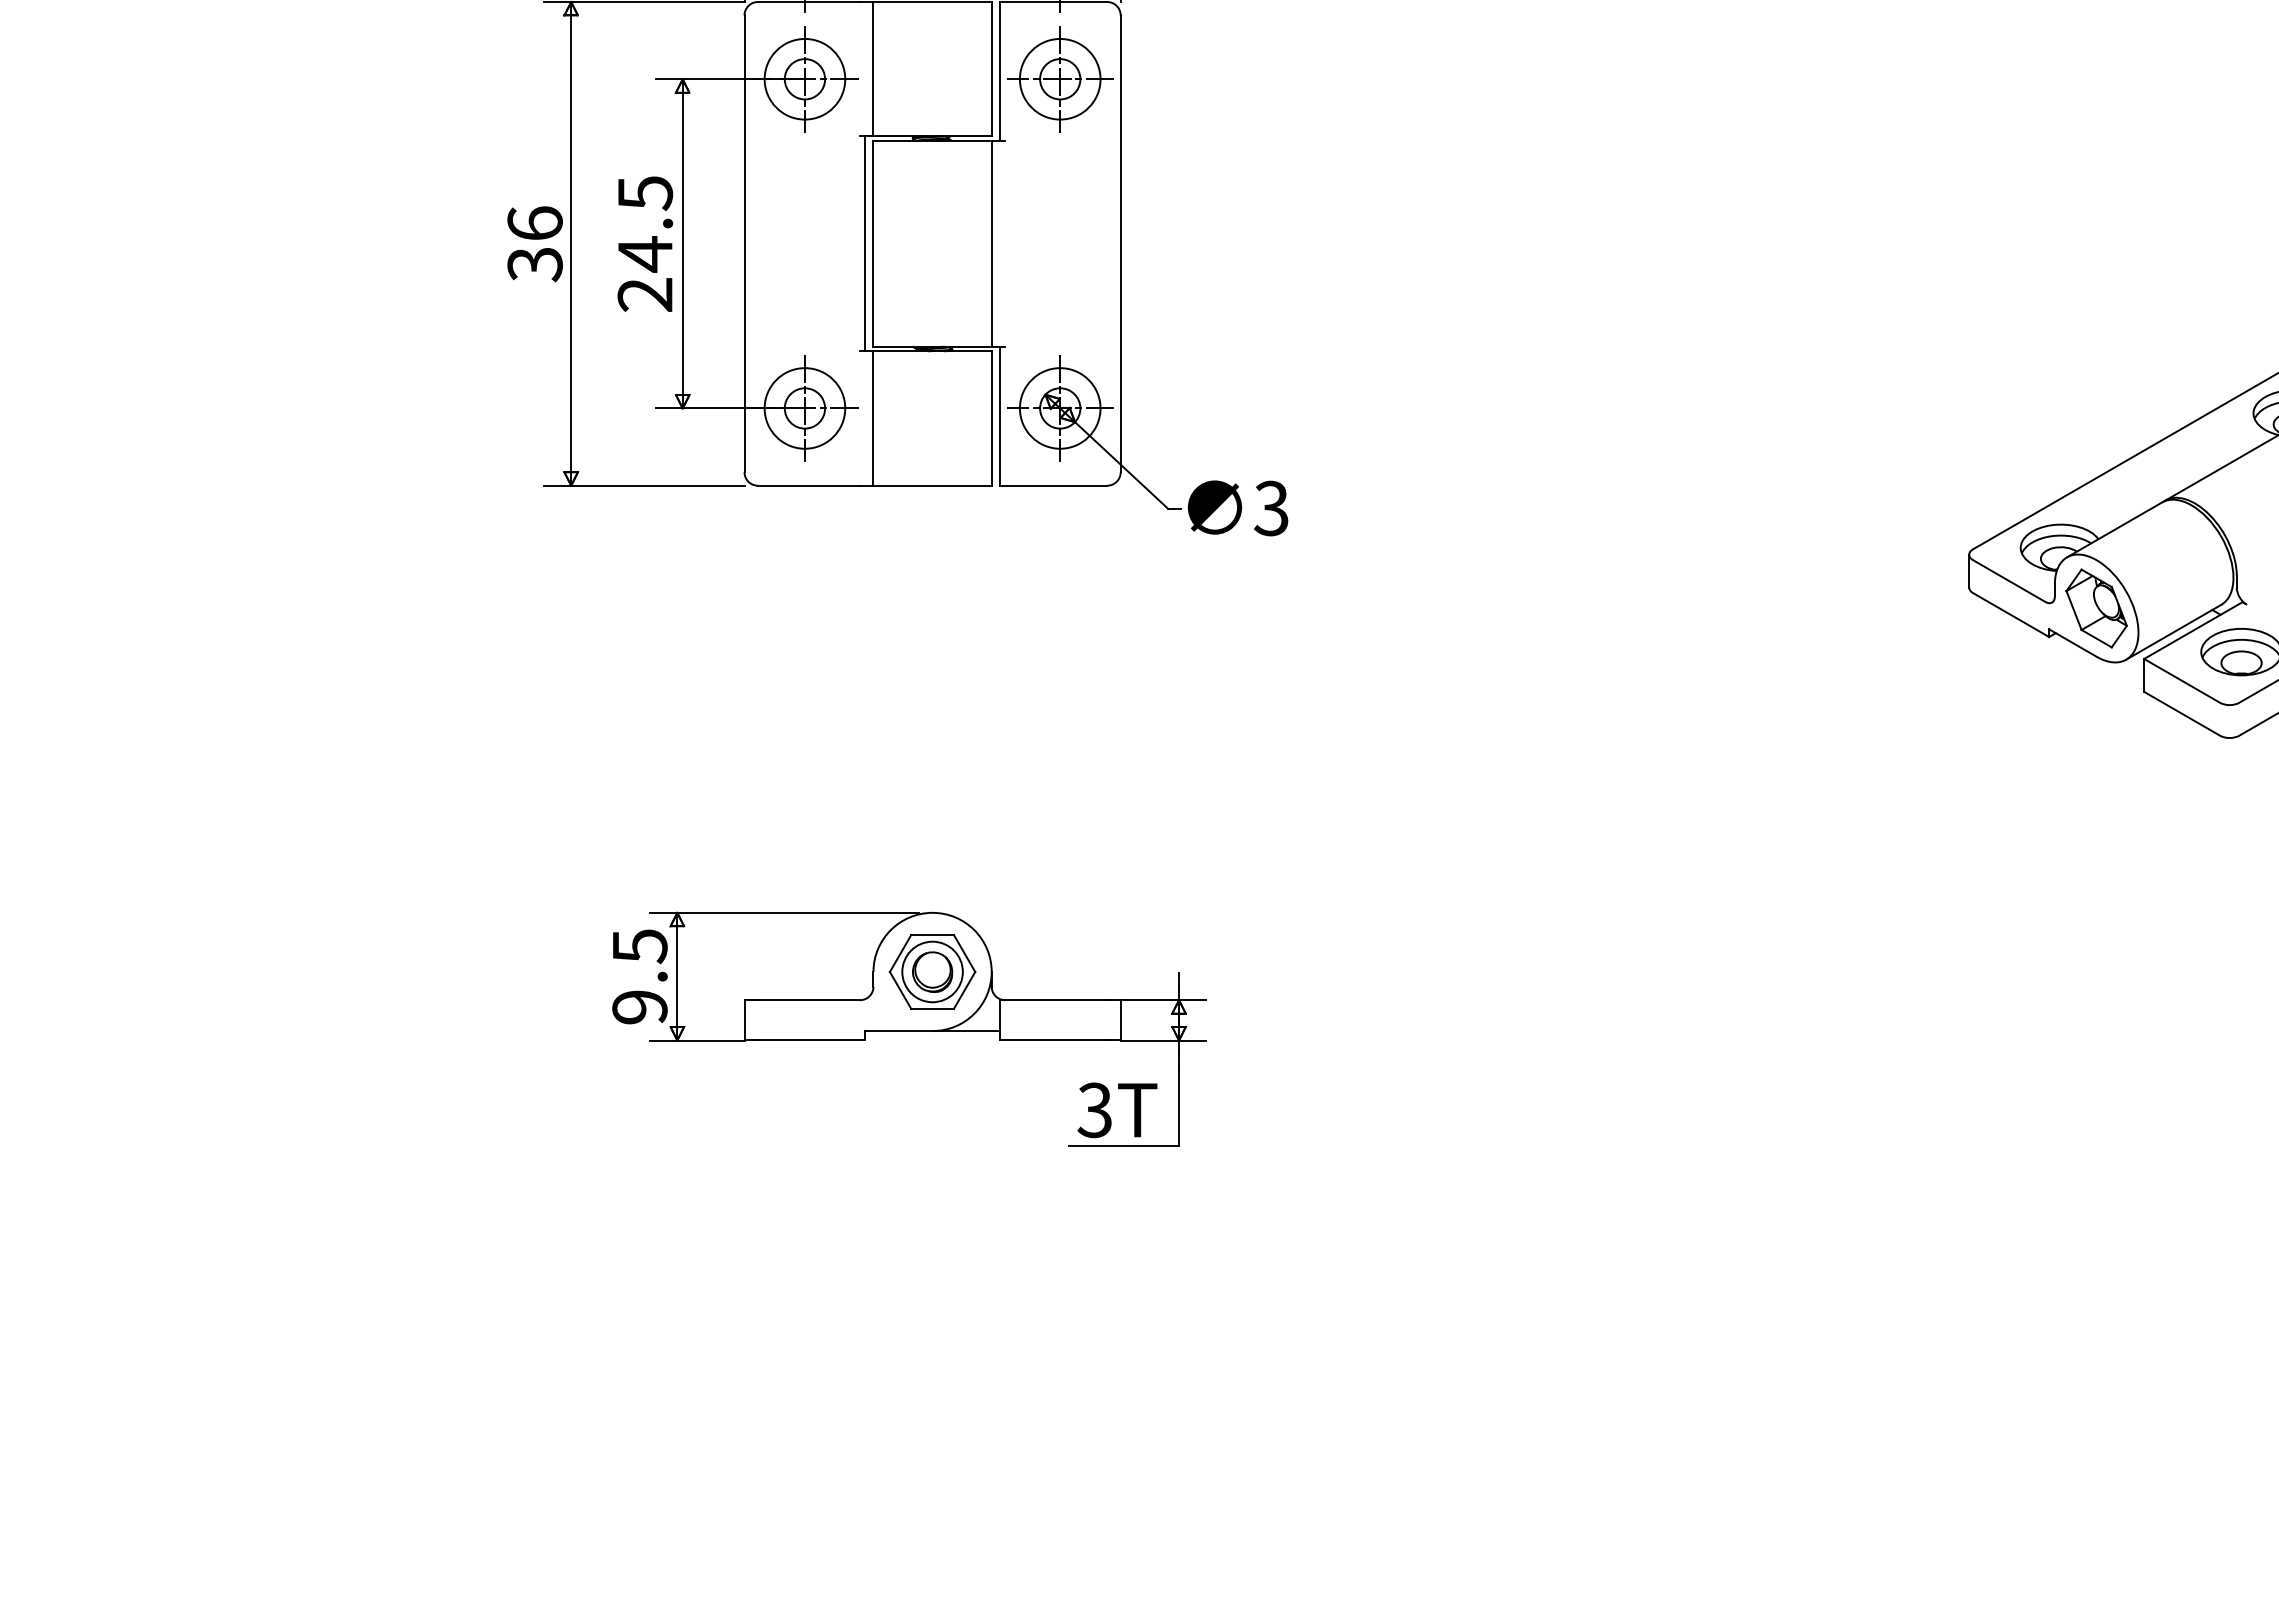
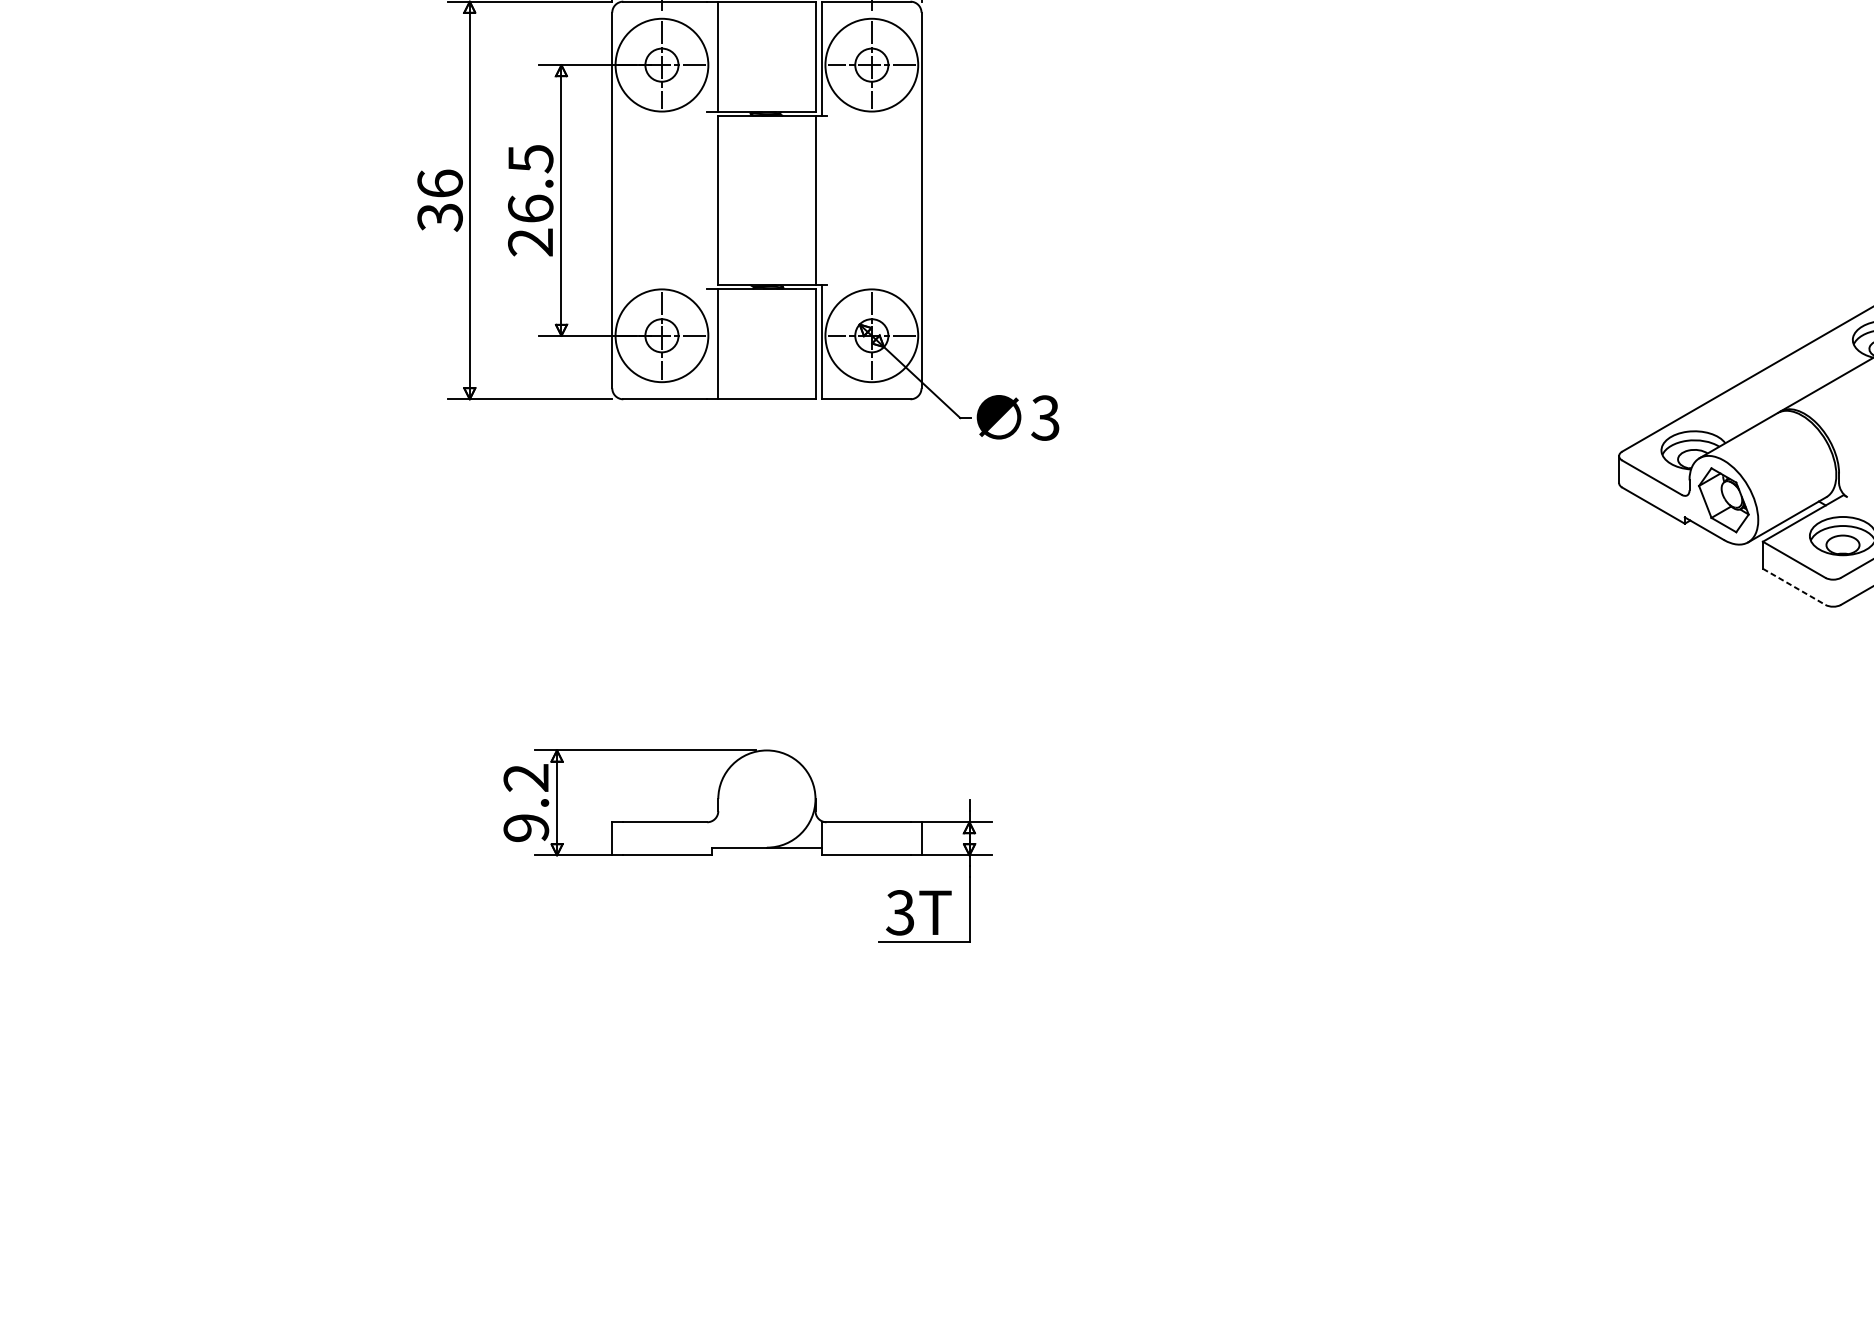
circle: (804, 78) -> (661, 64), size x1.4
circle: (1059, 78) -> (871, 64), size x1.4
line: (865, 243) -> (711, 200), removed
text: (645, 254) -> (530, 209), 24.5 -> 26.5
circle: (804, 408) -> (661, 335), size x1.4
circle: (1059, 408) -> (871, 335), size x1.4
line: (2182, 713) -> (1794, 586), solid -> dashed
text: (639, 946) -> (525, 778), 9.5 -> 9.2
part: (932, 971) -> (766, 798), removed

